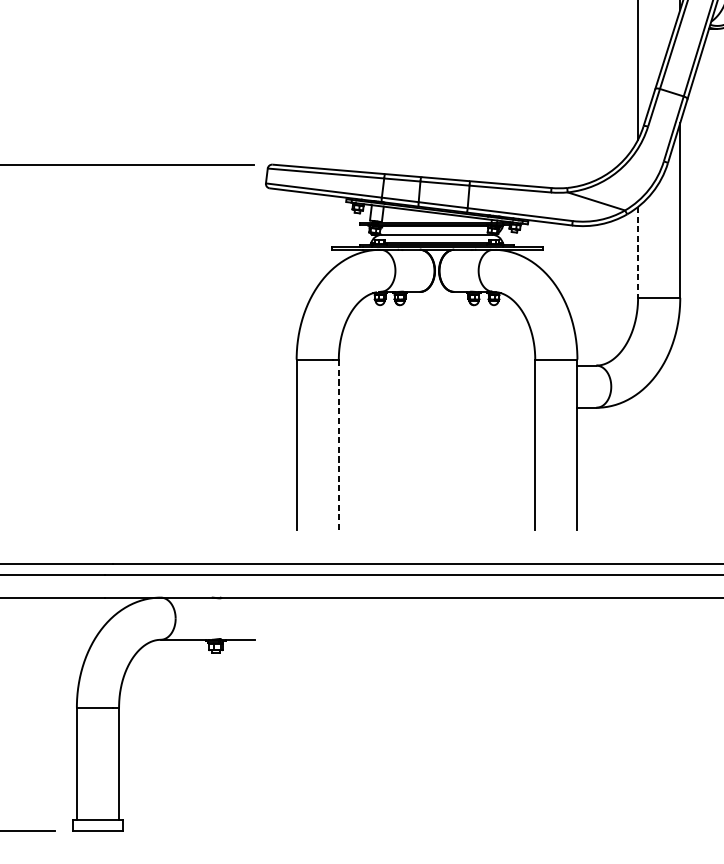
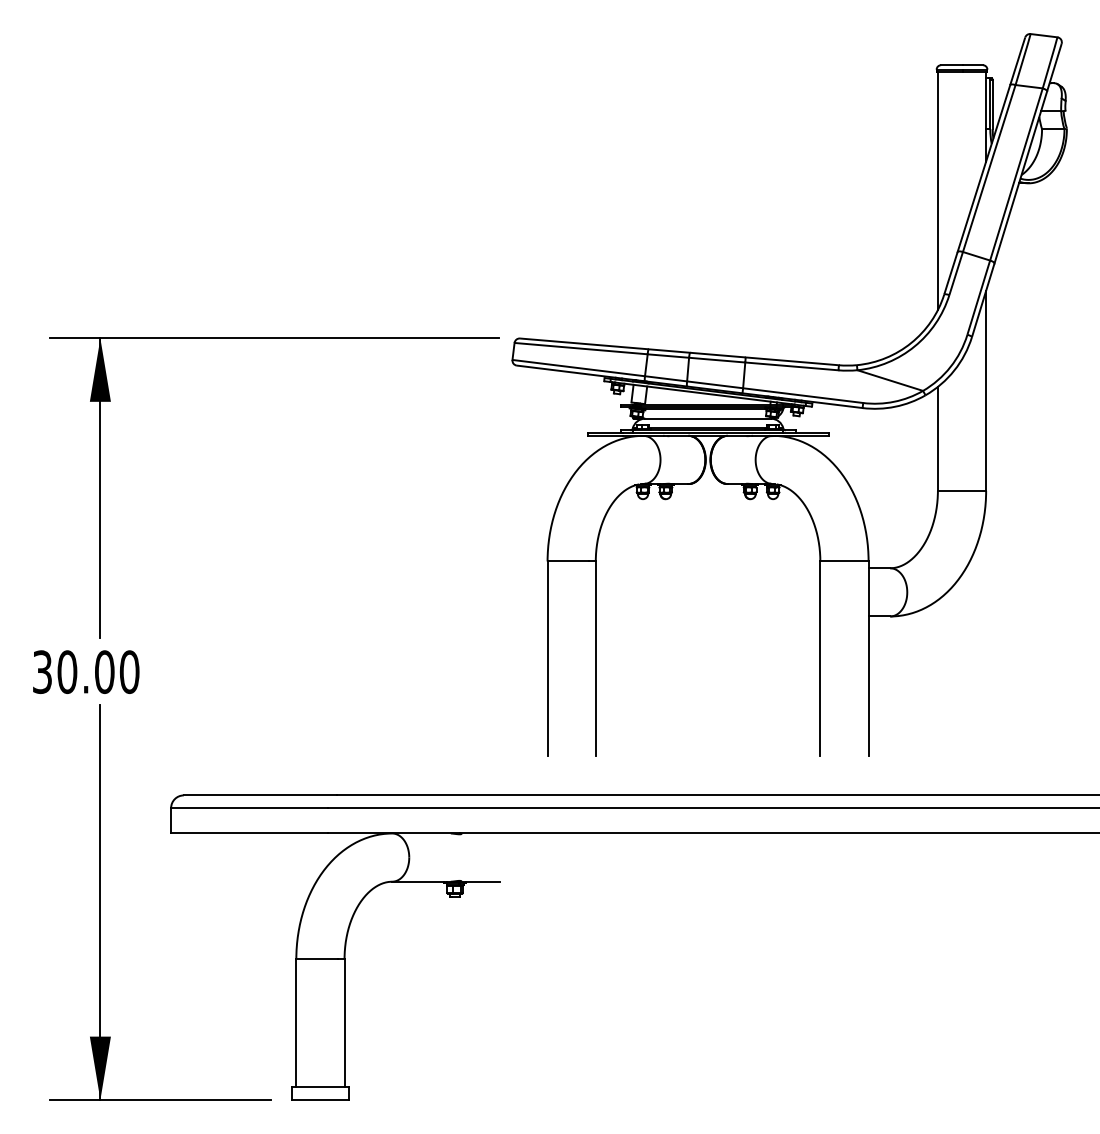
line: (637, 252) -> (937, 439), dashed -> solid
line: (338, 444) -> (595, 658), dashed -> solid

